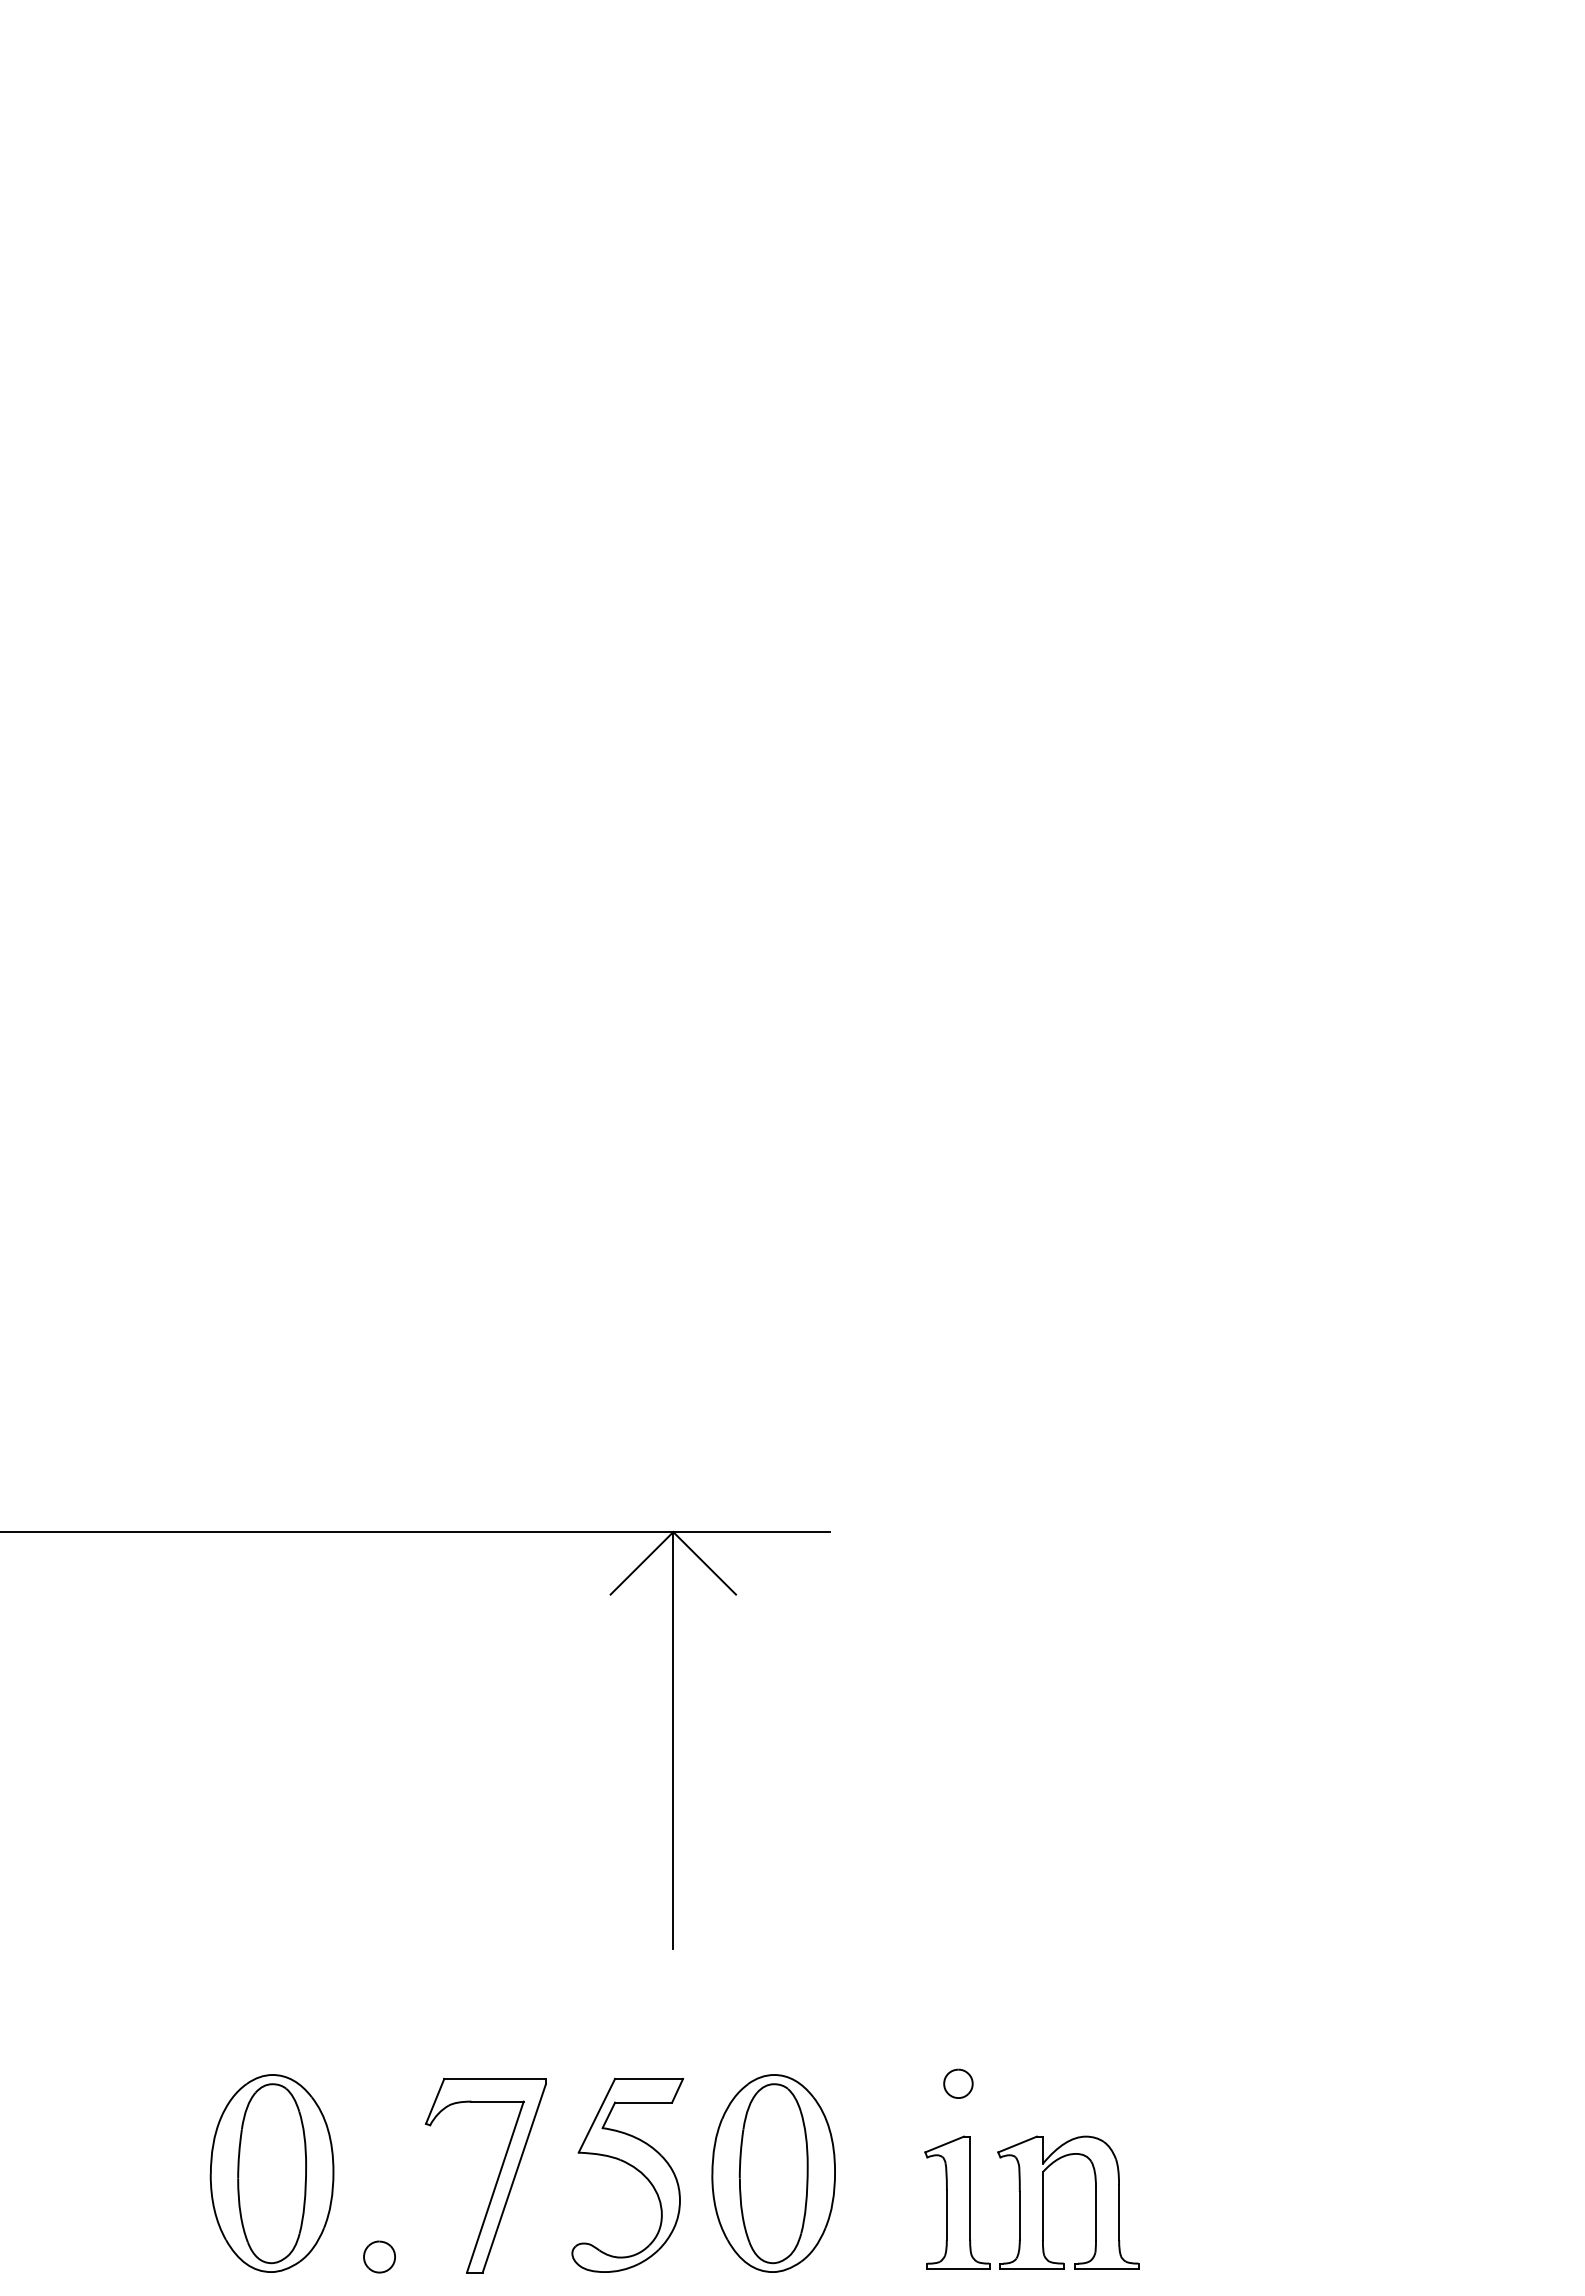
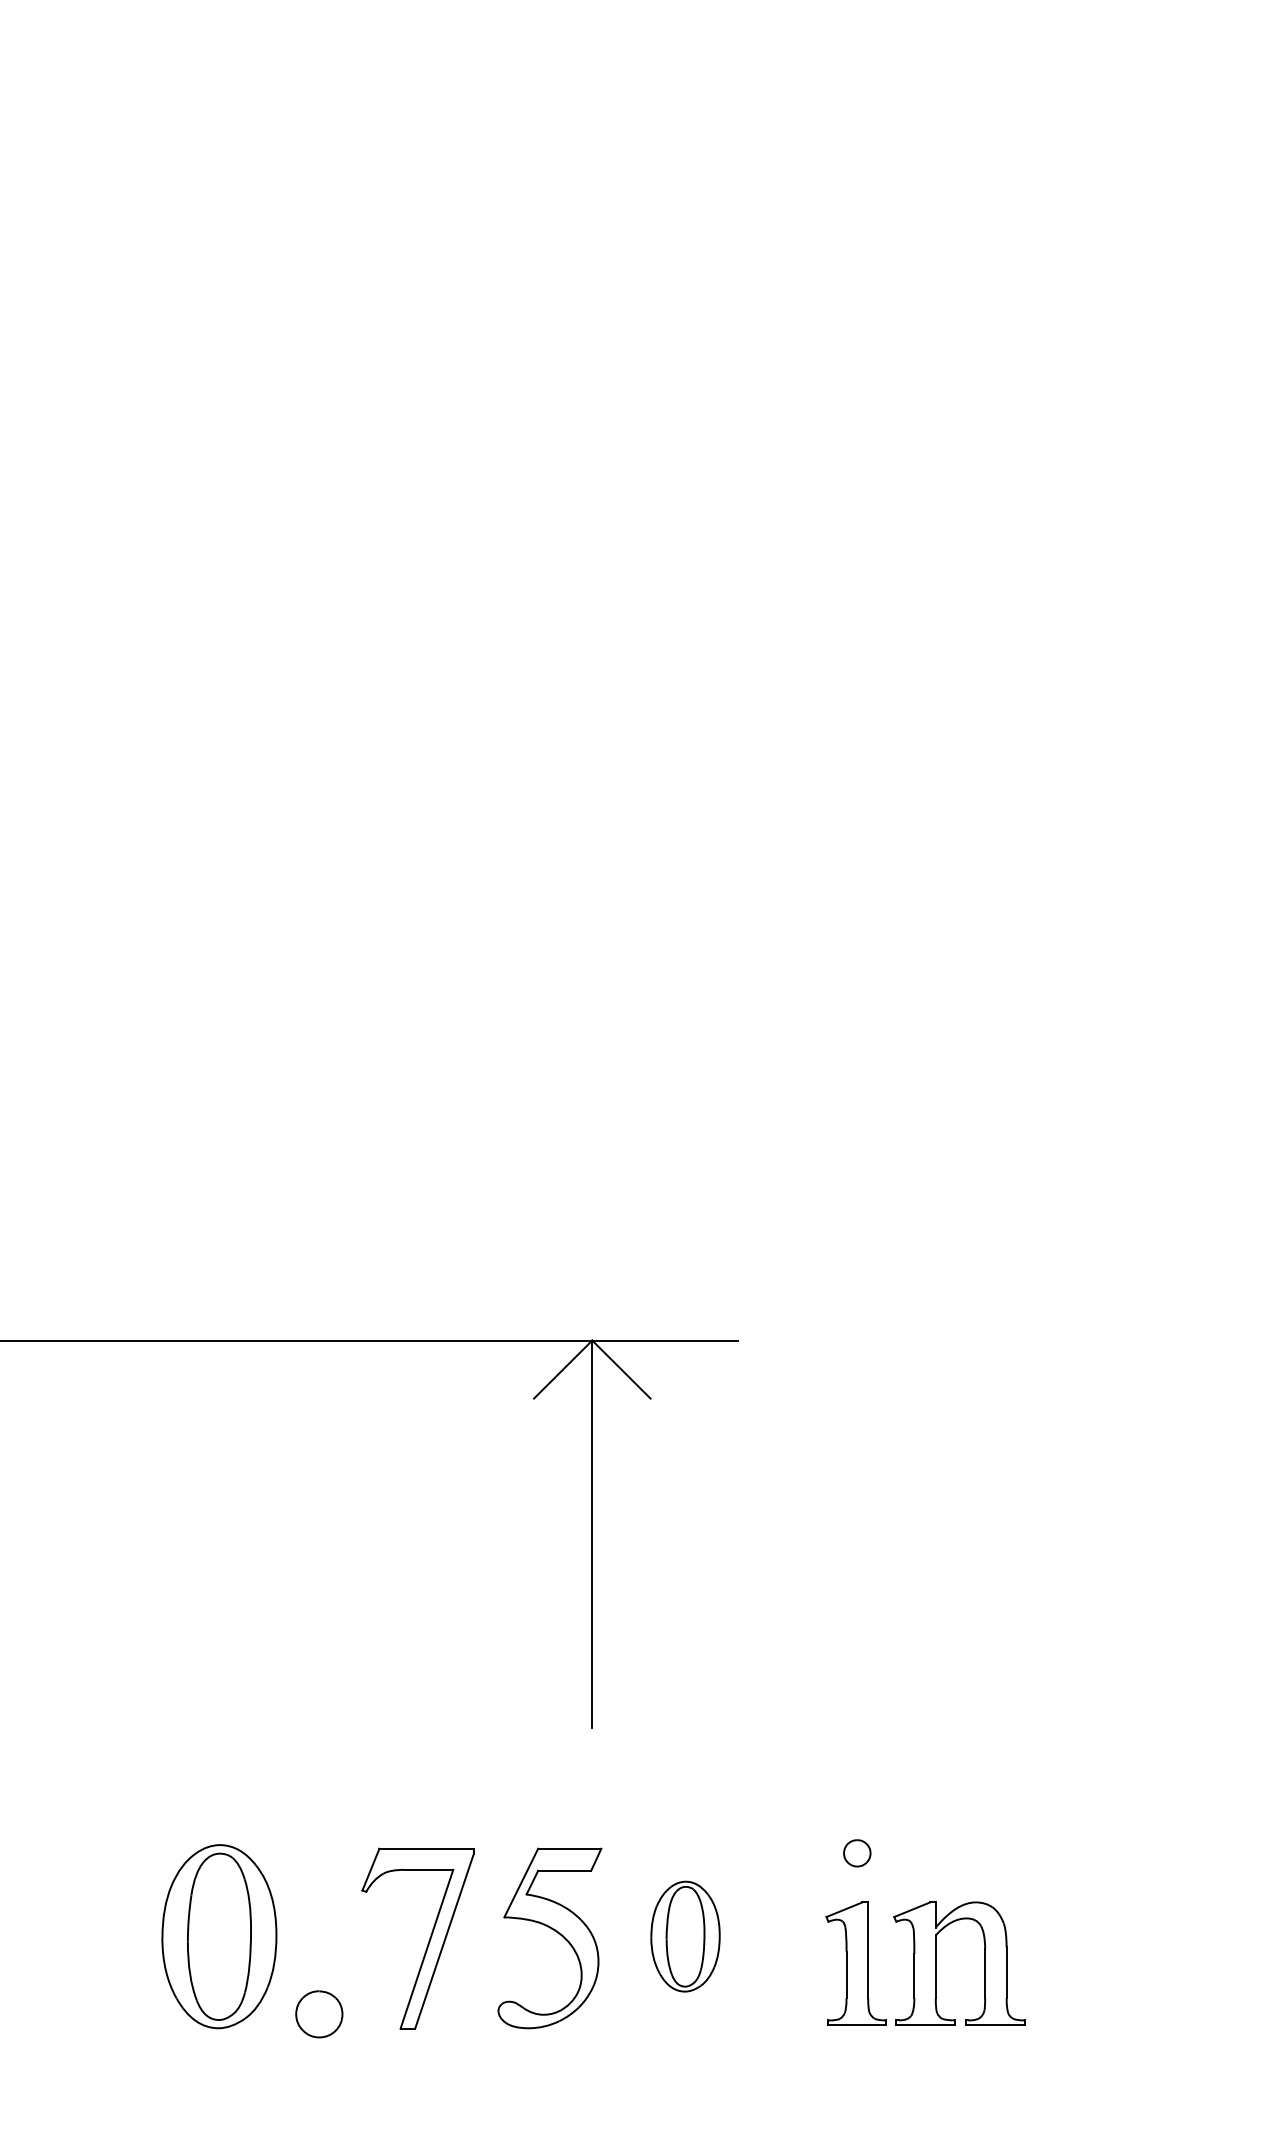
part: (773, 2173) -> (685, 1936), size x0.6
part: (379, 2256) -> (319, 2013), size x1.6

